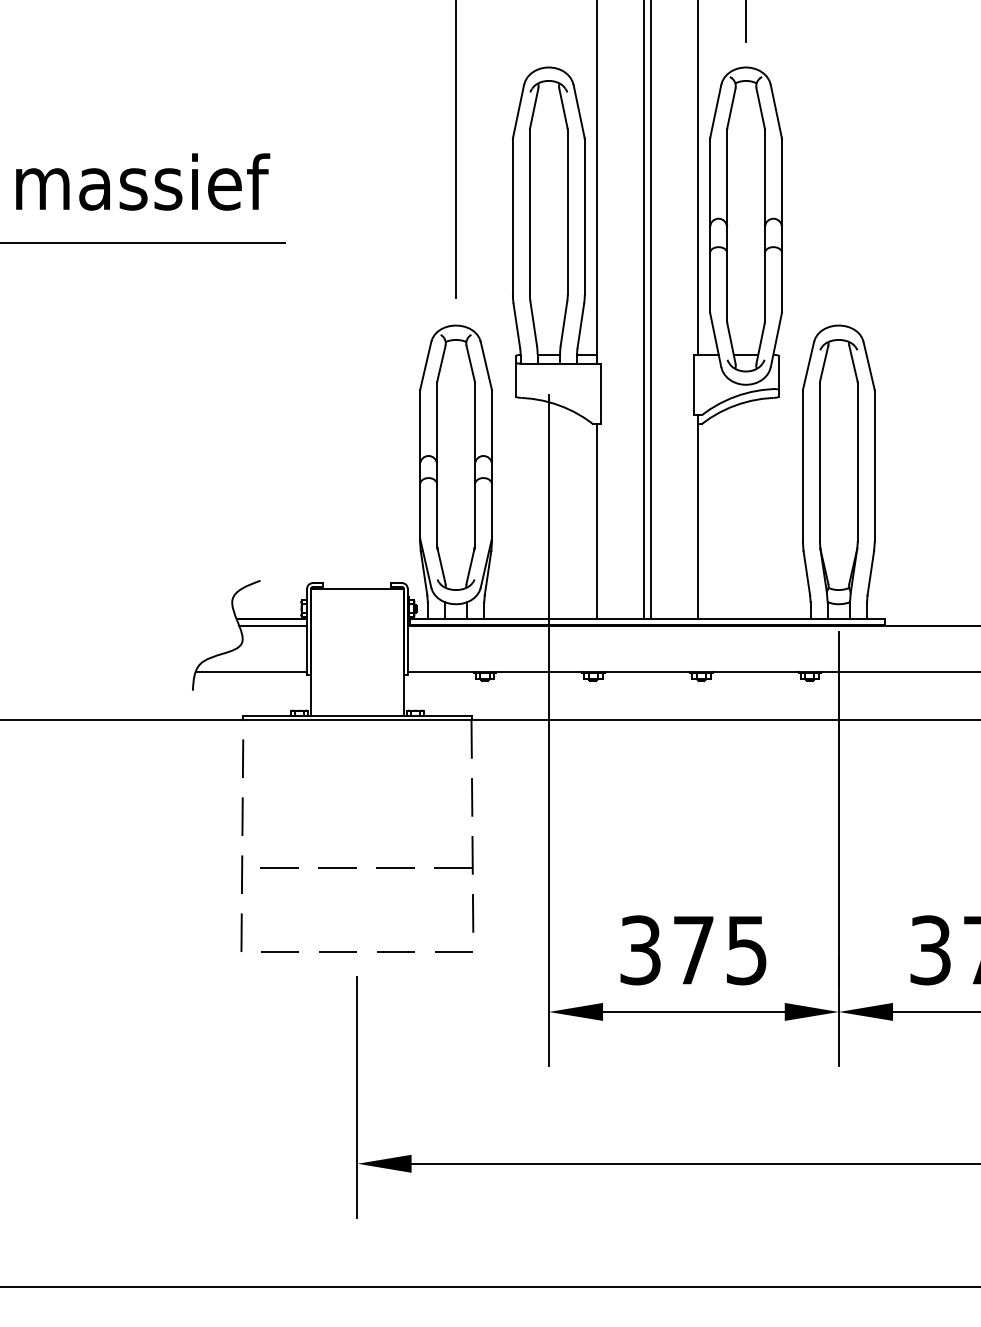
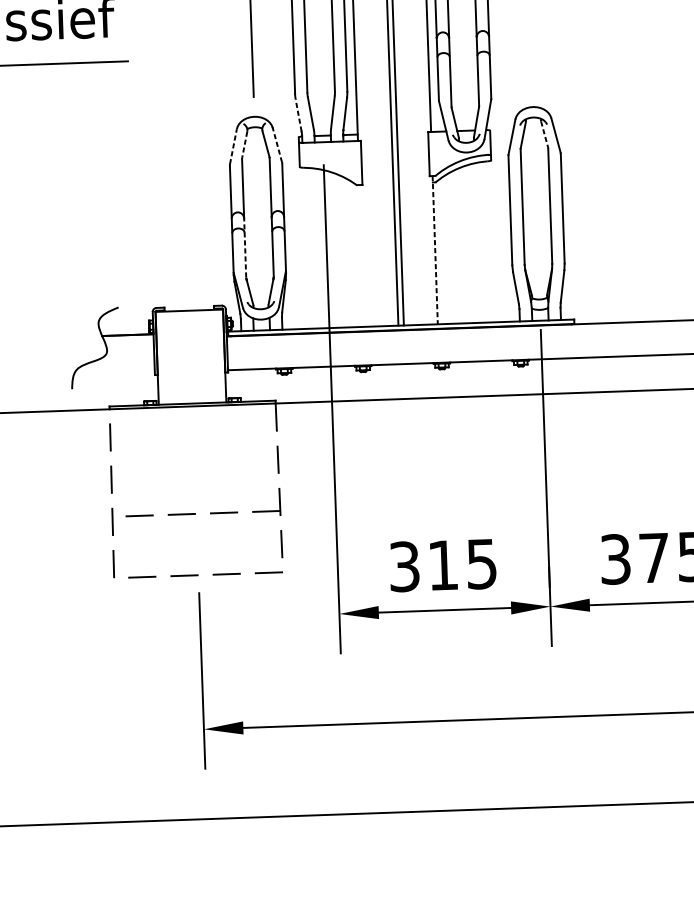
line: (516, 325) -> (298, 115), solid -> dashed
line: (441, 364) -> (244, 145), solid -> dashed
line: (853, 364) -> (544, 135), solid -> dashed
line: (425, 365) -> (233, 146), solid -> dashed
line: (486, 365) -> (277, 145), solid -> dashed
line: (437, 505) -> (245, 248), solid -> dashed
line: (697, 517) -> (435, 250), solid -> dashed
line: (597, 521) -> (362, 255), removed
line: (273, 625) -> (129, 339), removed
line: (251, 672) -> (114, 374), removed
text: (693, 950) -> (443, 565), 375 -> 315

